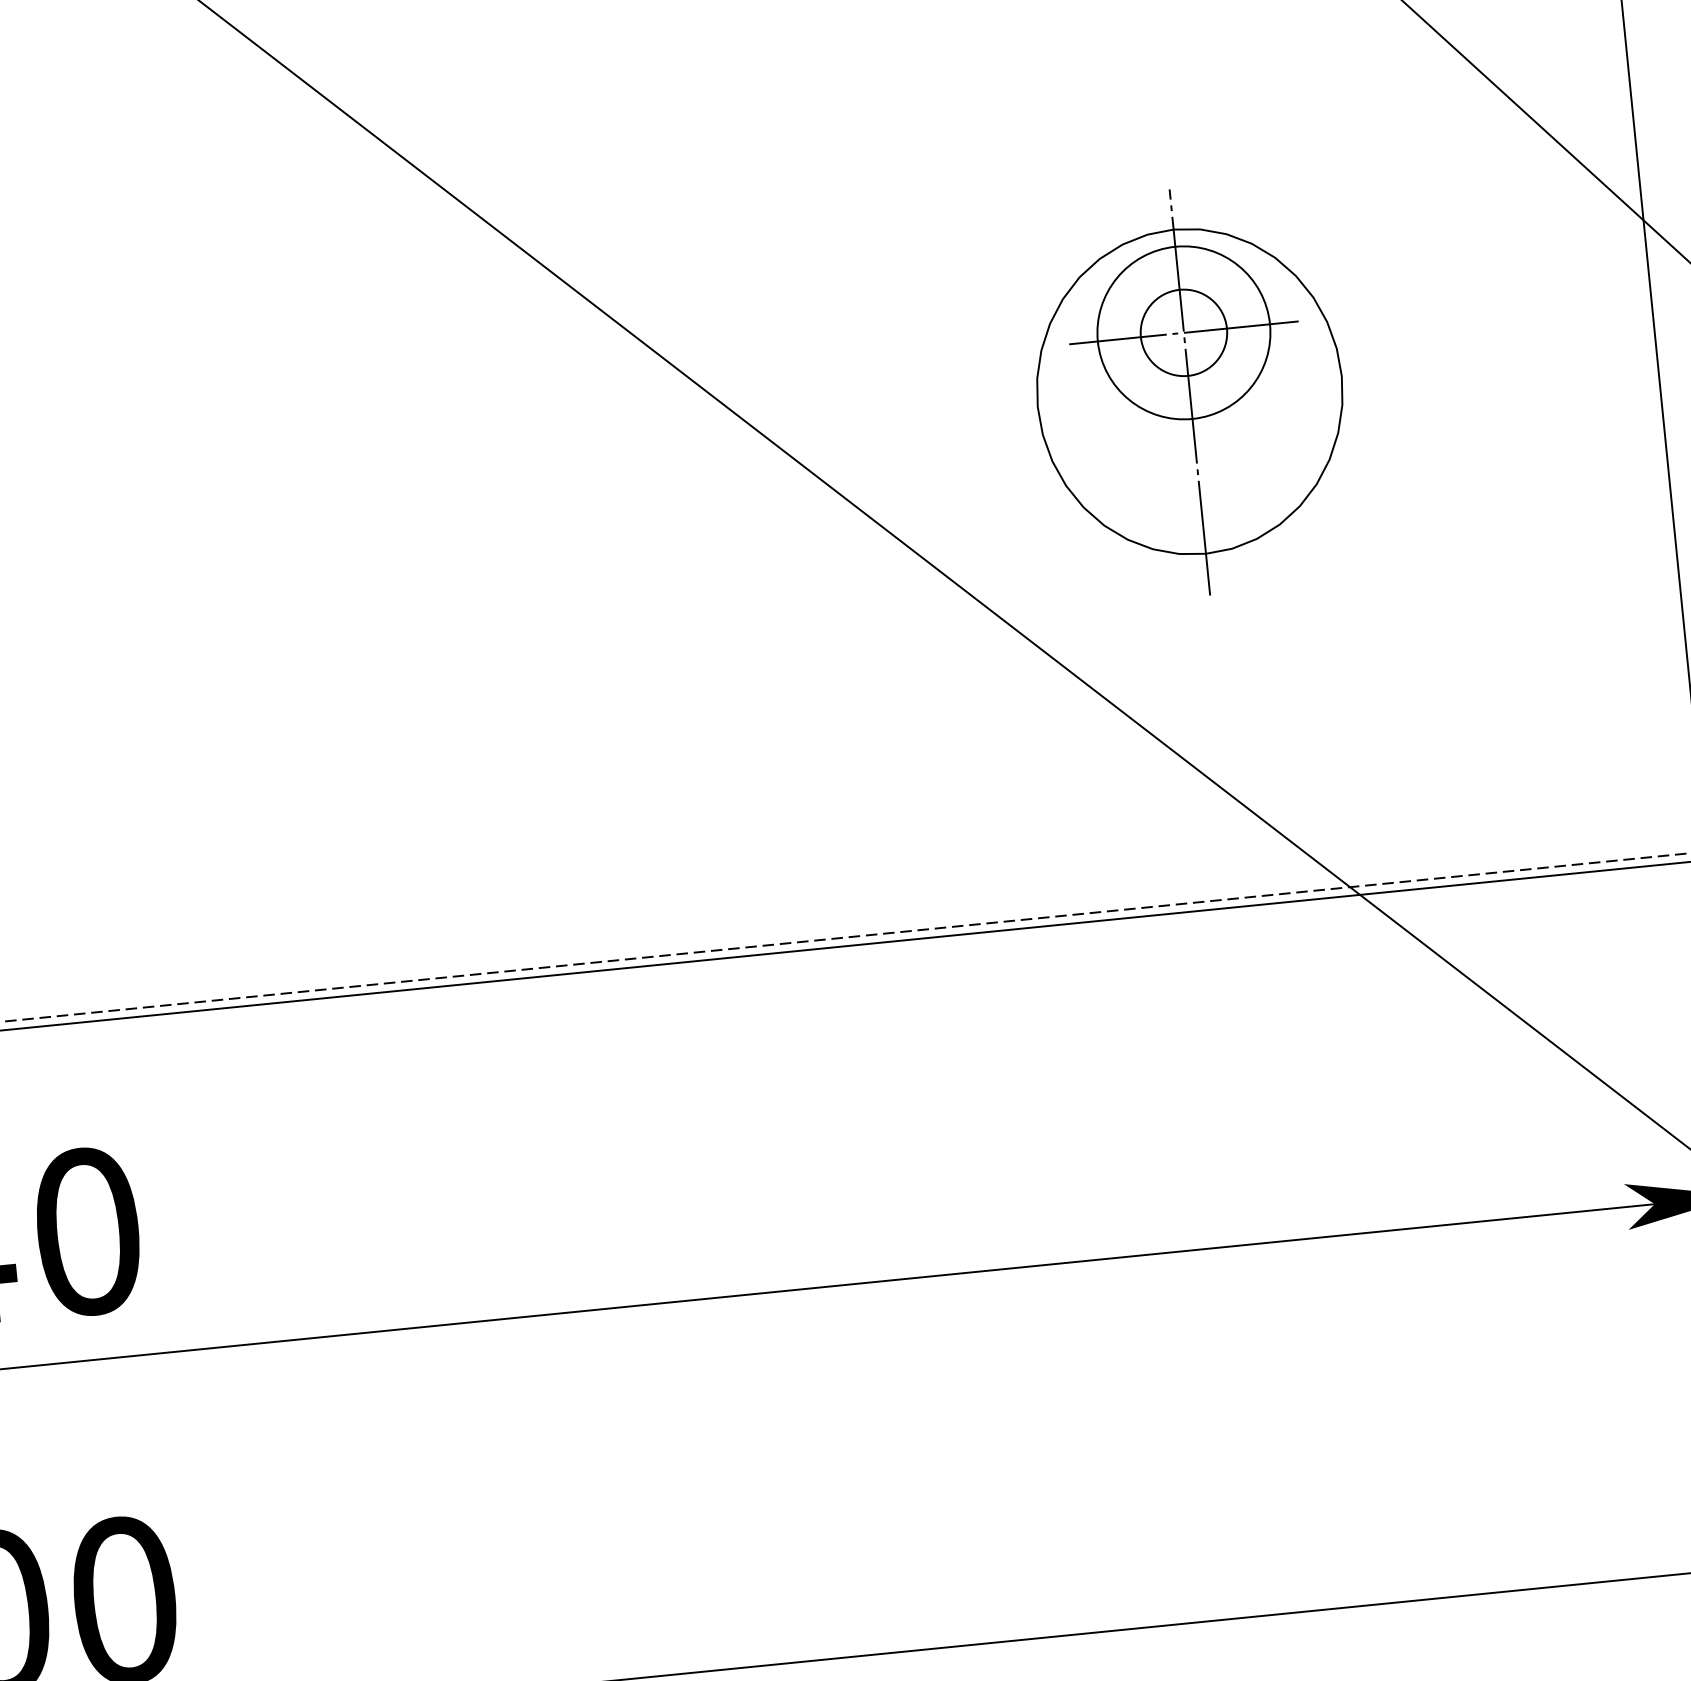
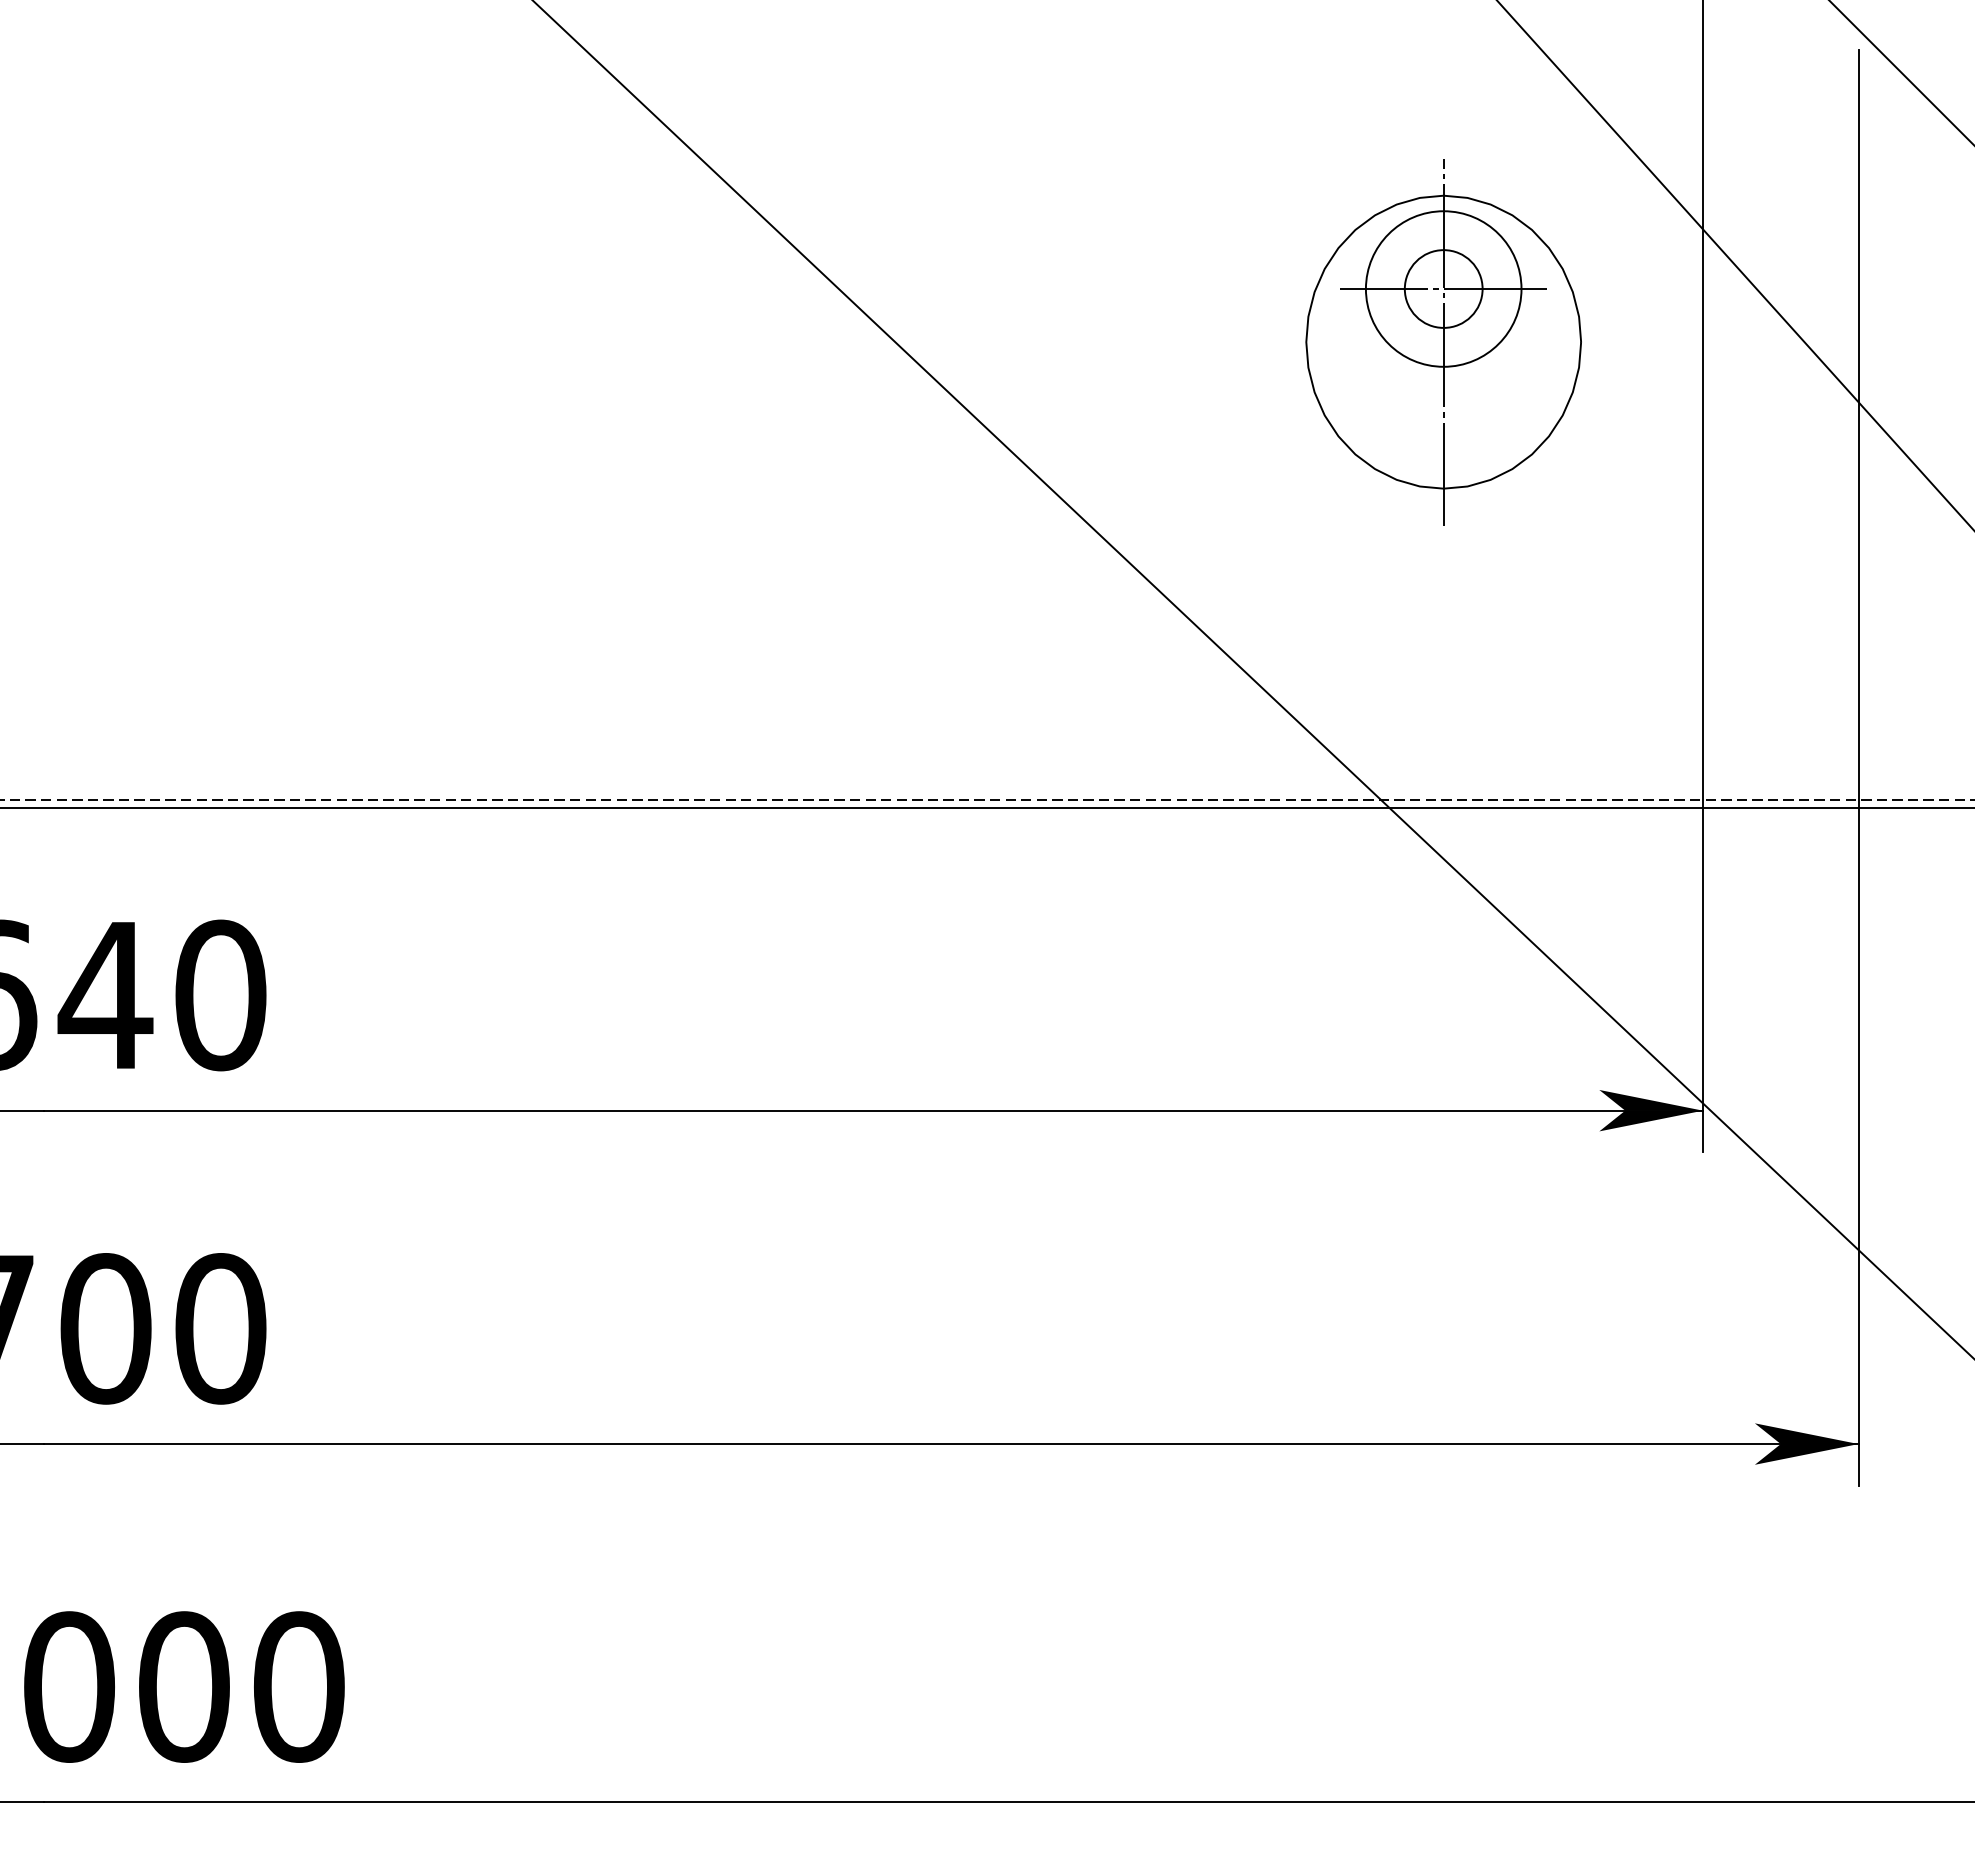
part: (1189, 392) -> (1443, 342), moved

